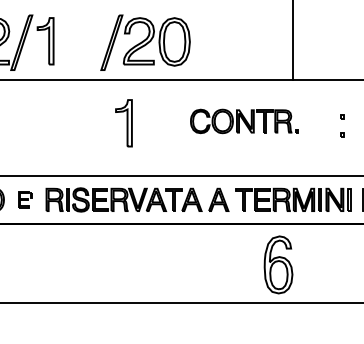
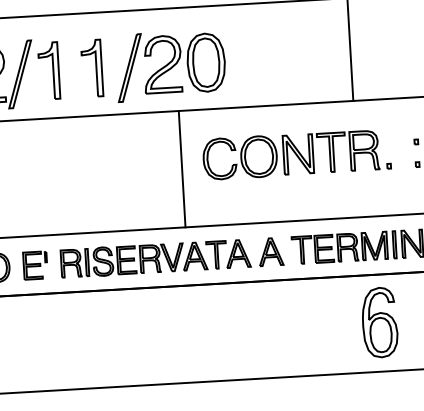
part: (244, 121) -> (296, 154), size x1.43
part: (123, 123) -> (91, 68), moved
line: (149, 127) -> (181, 168), added
part: (25, 199) -> (35, 264), size x1.43
part: (278, 264) -> (379, 322), moved

